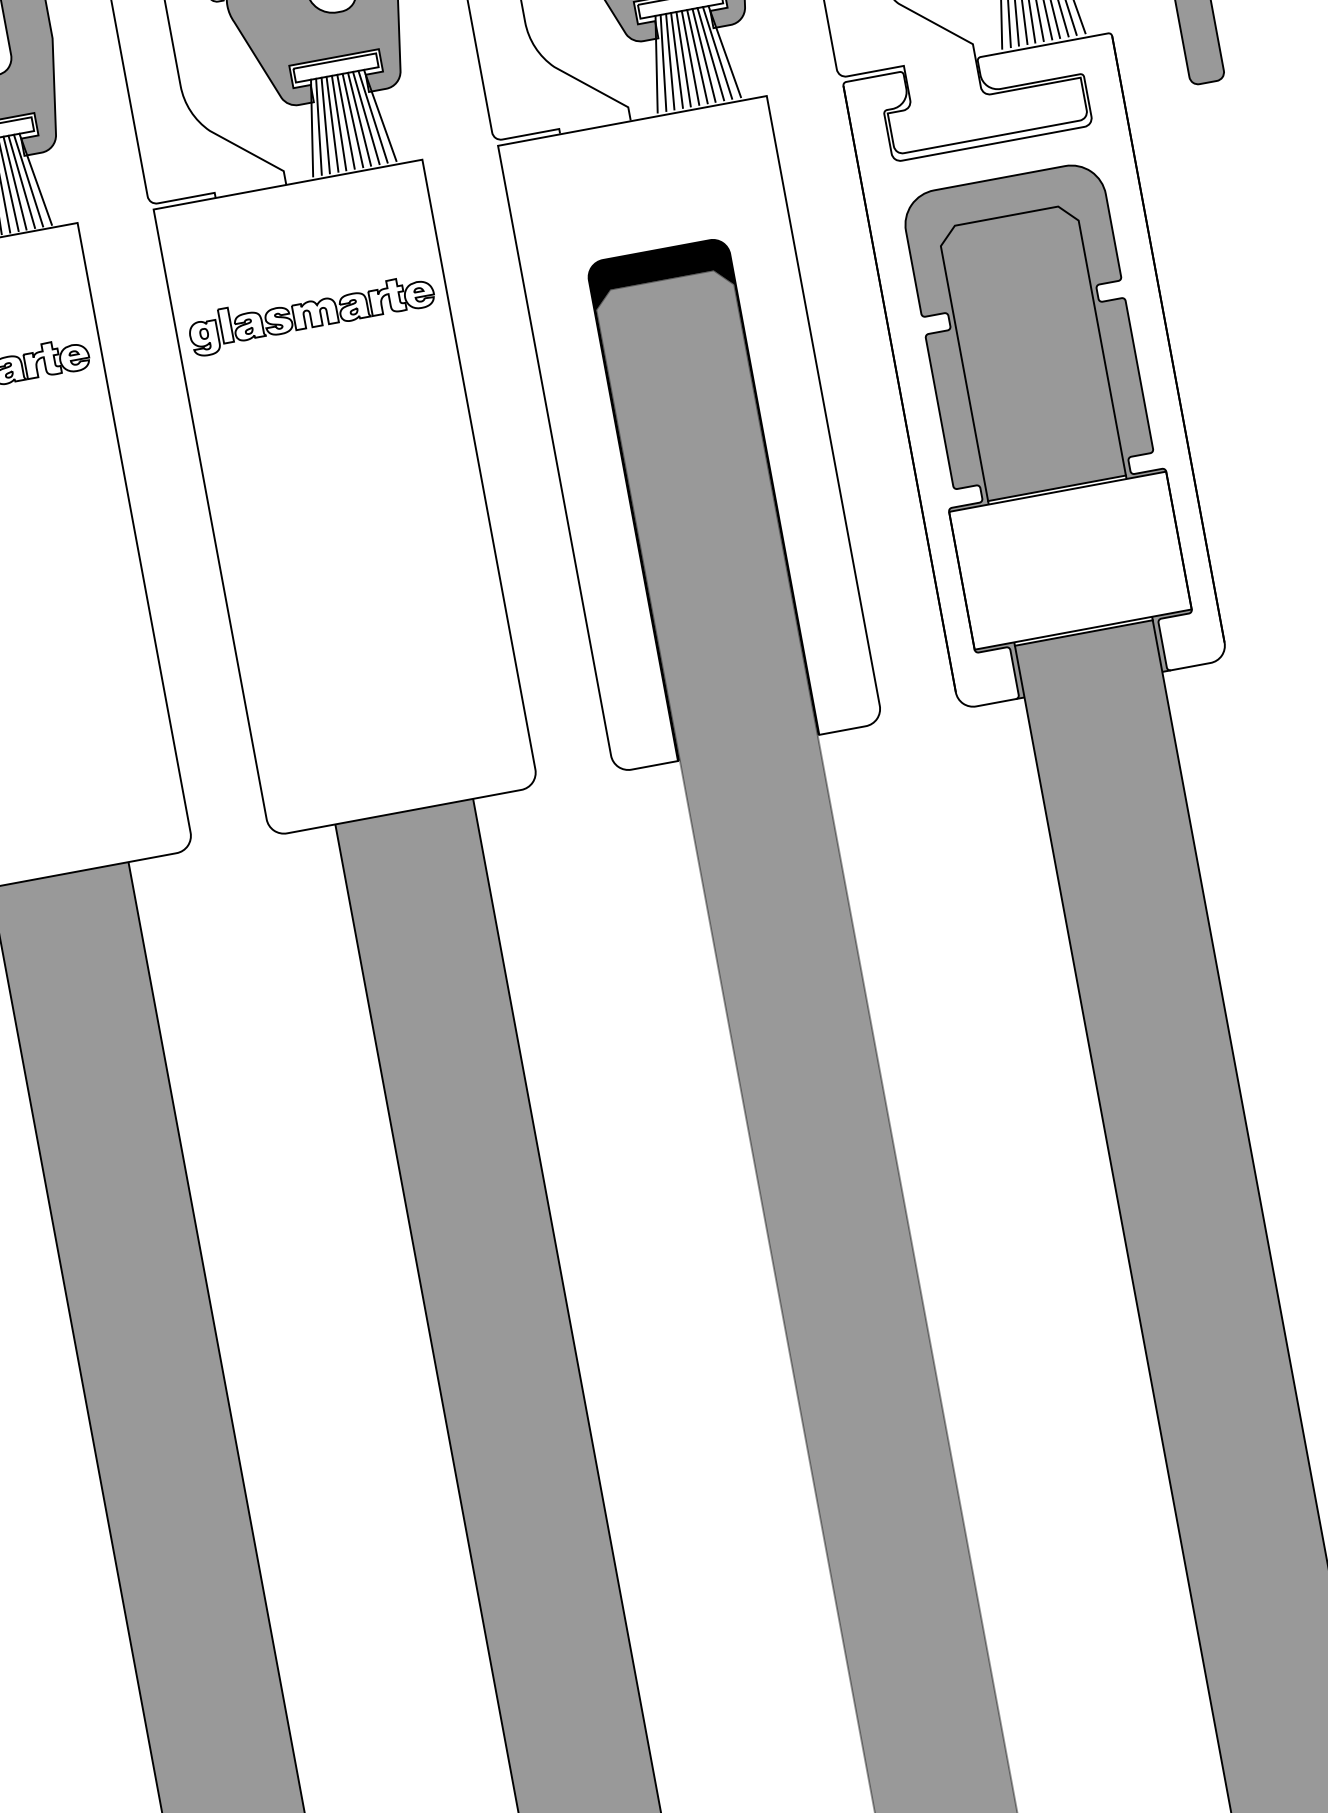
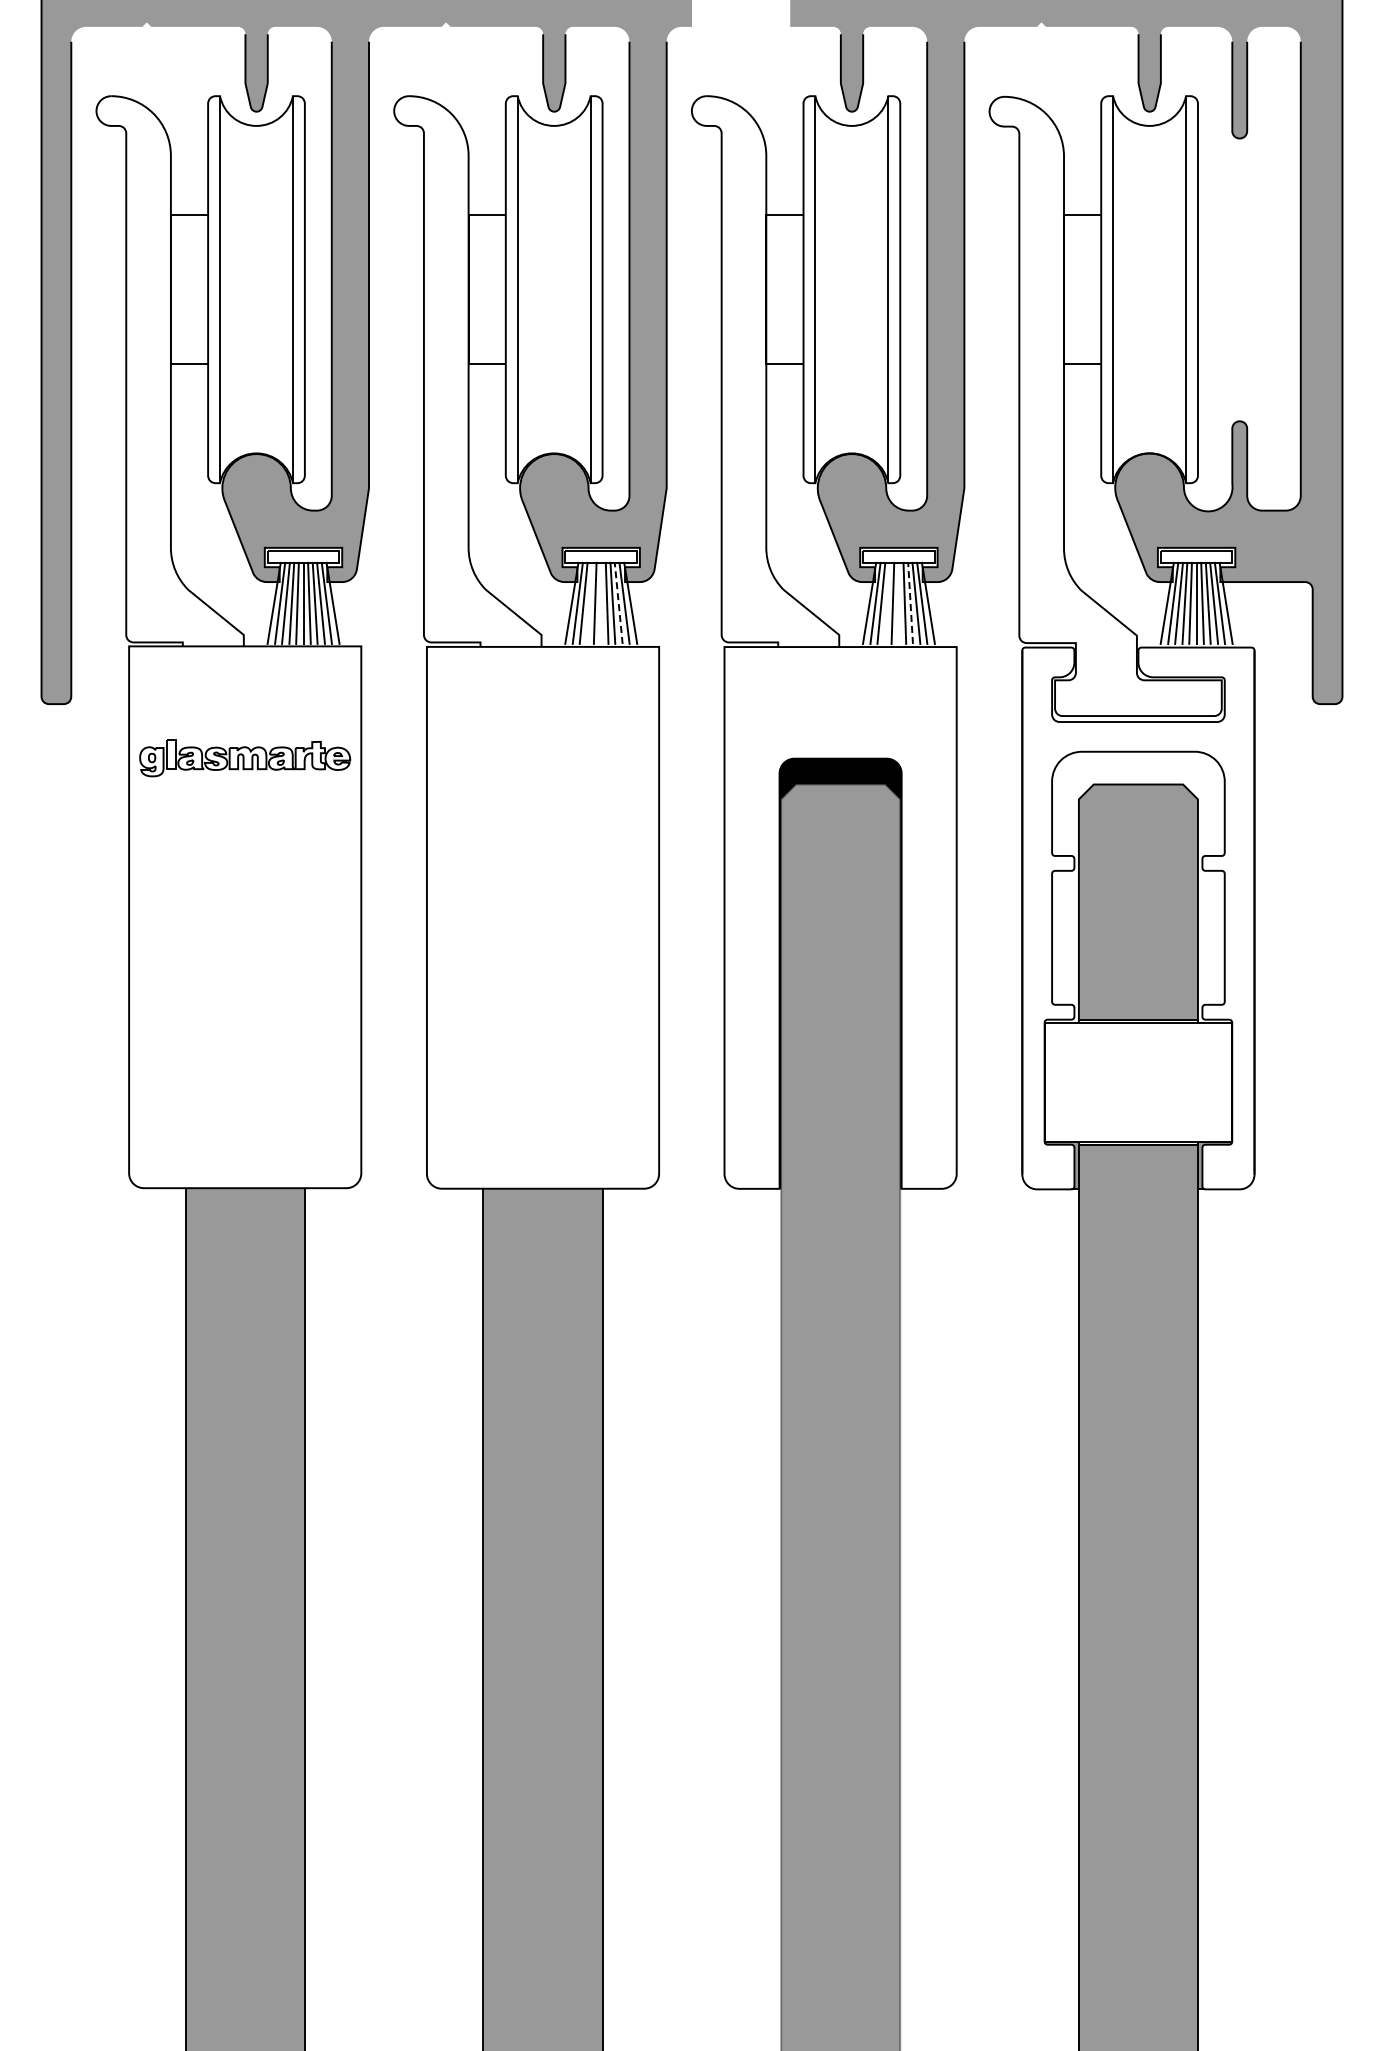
line: (703, 55) -> (910, 603), solid -> dashed
line: (689, 56) -> (898, 602), removed
line: (675, 59) -> (886, 602), removed
line: (366, 118) -> (618, 603), solid -> dashed
line: (346, 120) -> (601, 602), removed
line: (332, 123) -> (589, 602), removed
part: (311, 313) -> (542, 758), removed
fill: (1028, 334) -> (1138, 886), removed

